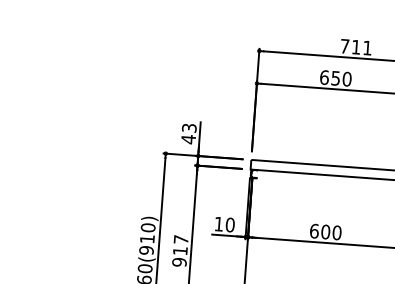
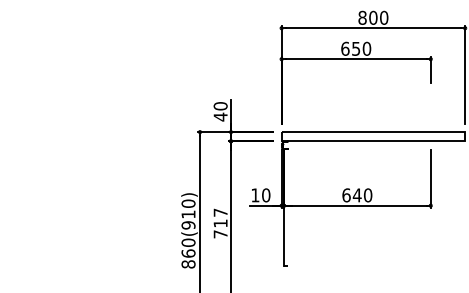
text: (356, 46) -> (373, 17), 711 -> 800
text: (189, 128) -> (220, 106), 43 -> 40
text: (324, 232) -> (356, 195), 600 -> 640
text: (179, 262) -> (220, 234), 917 -> 717

